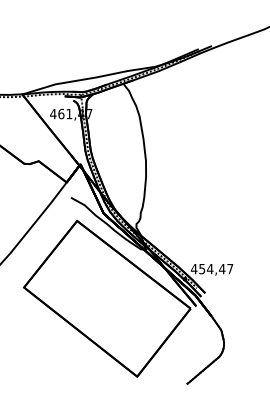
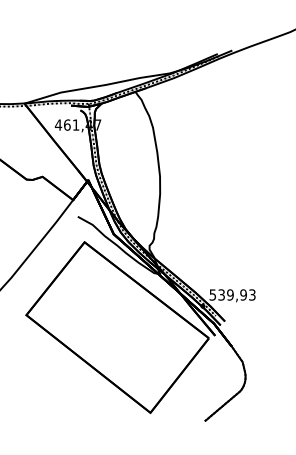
text: (211, 268) -> (231, 294), 454,47 -> 539,93

